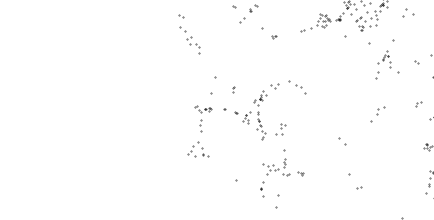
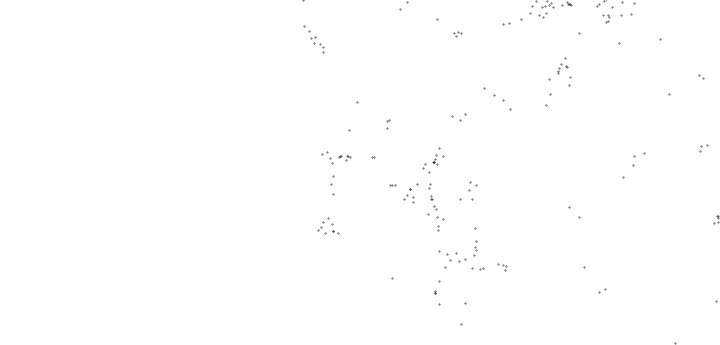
part: (189, 40) -> (313, 39), size x0.6
part: (383, 64) -> (558, 80), moved
part: (297, 87) -> (497, 99), moved
part: (250, 115) -> (417, 190), moved
part: (198, 149) -> (328, 225), size x0.6

